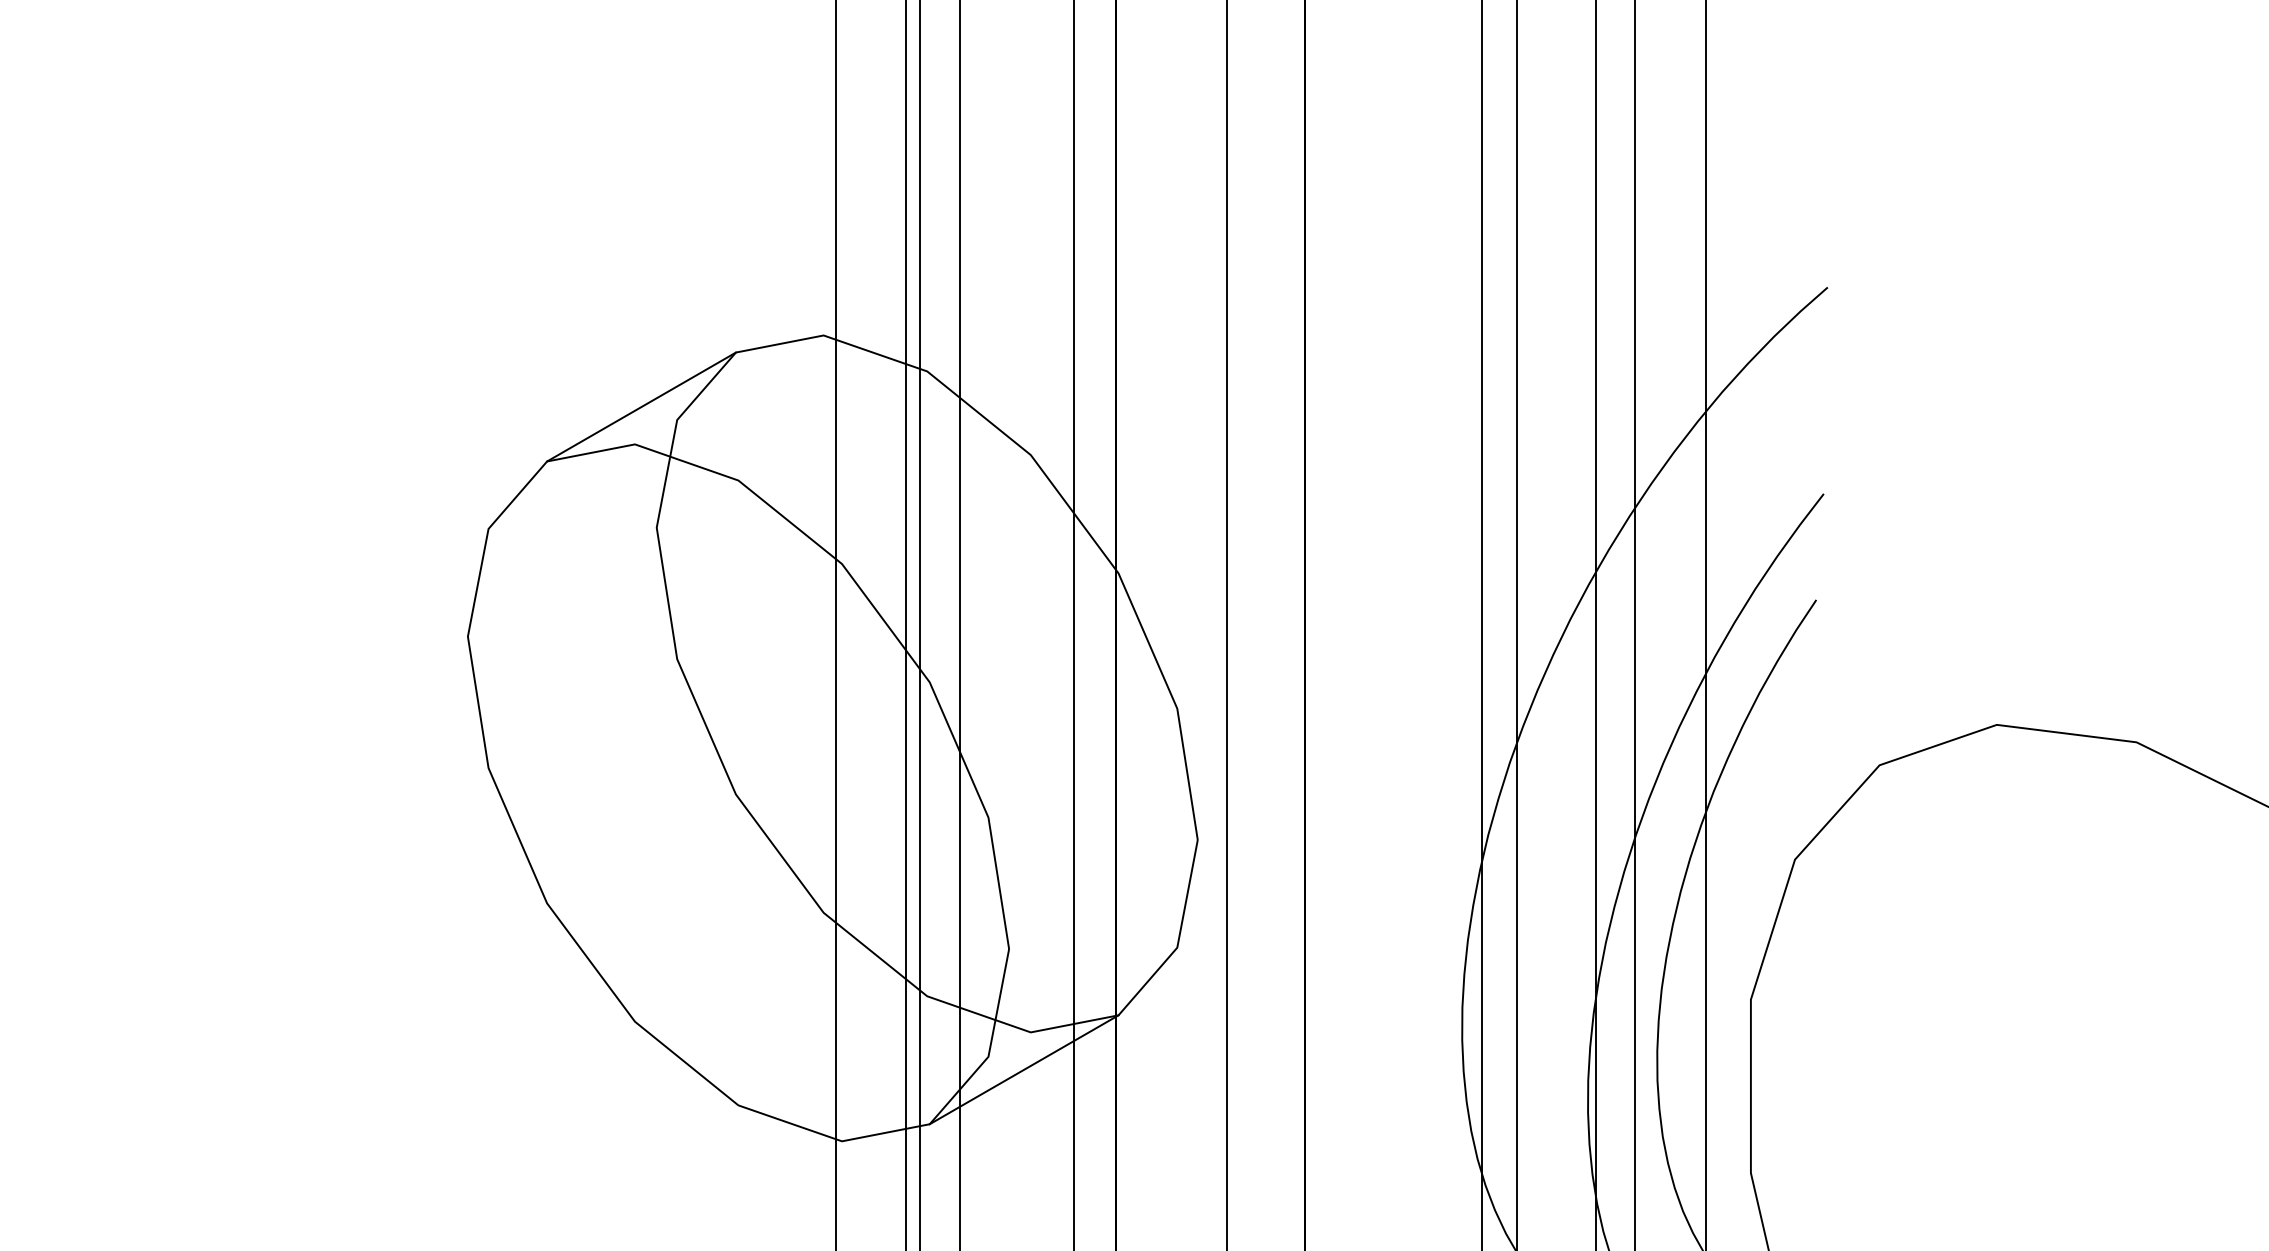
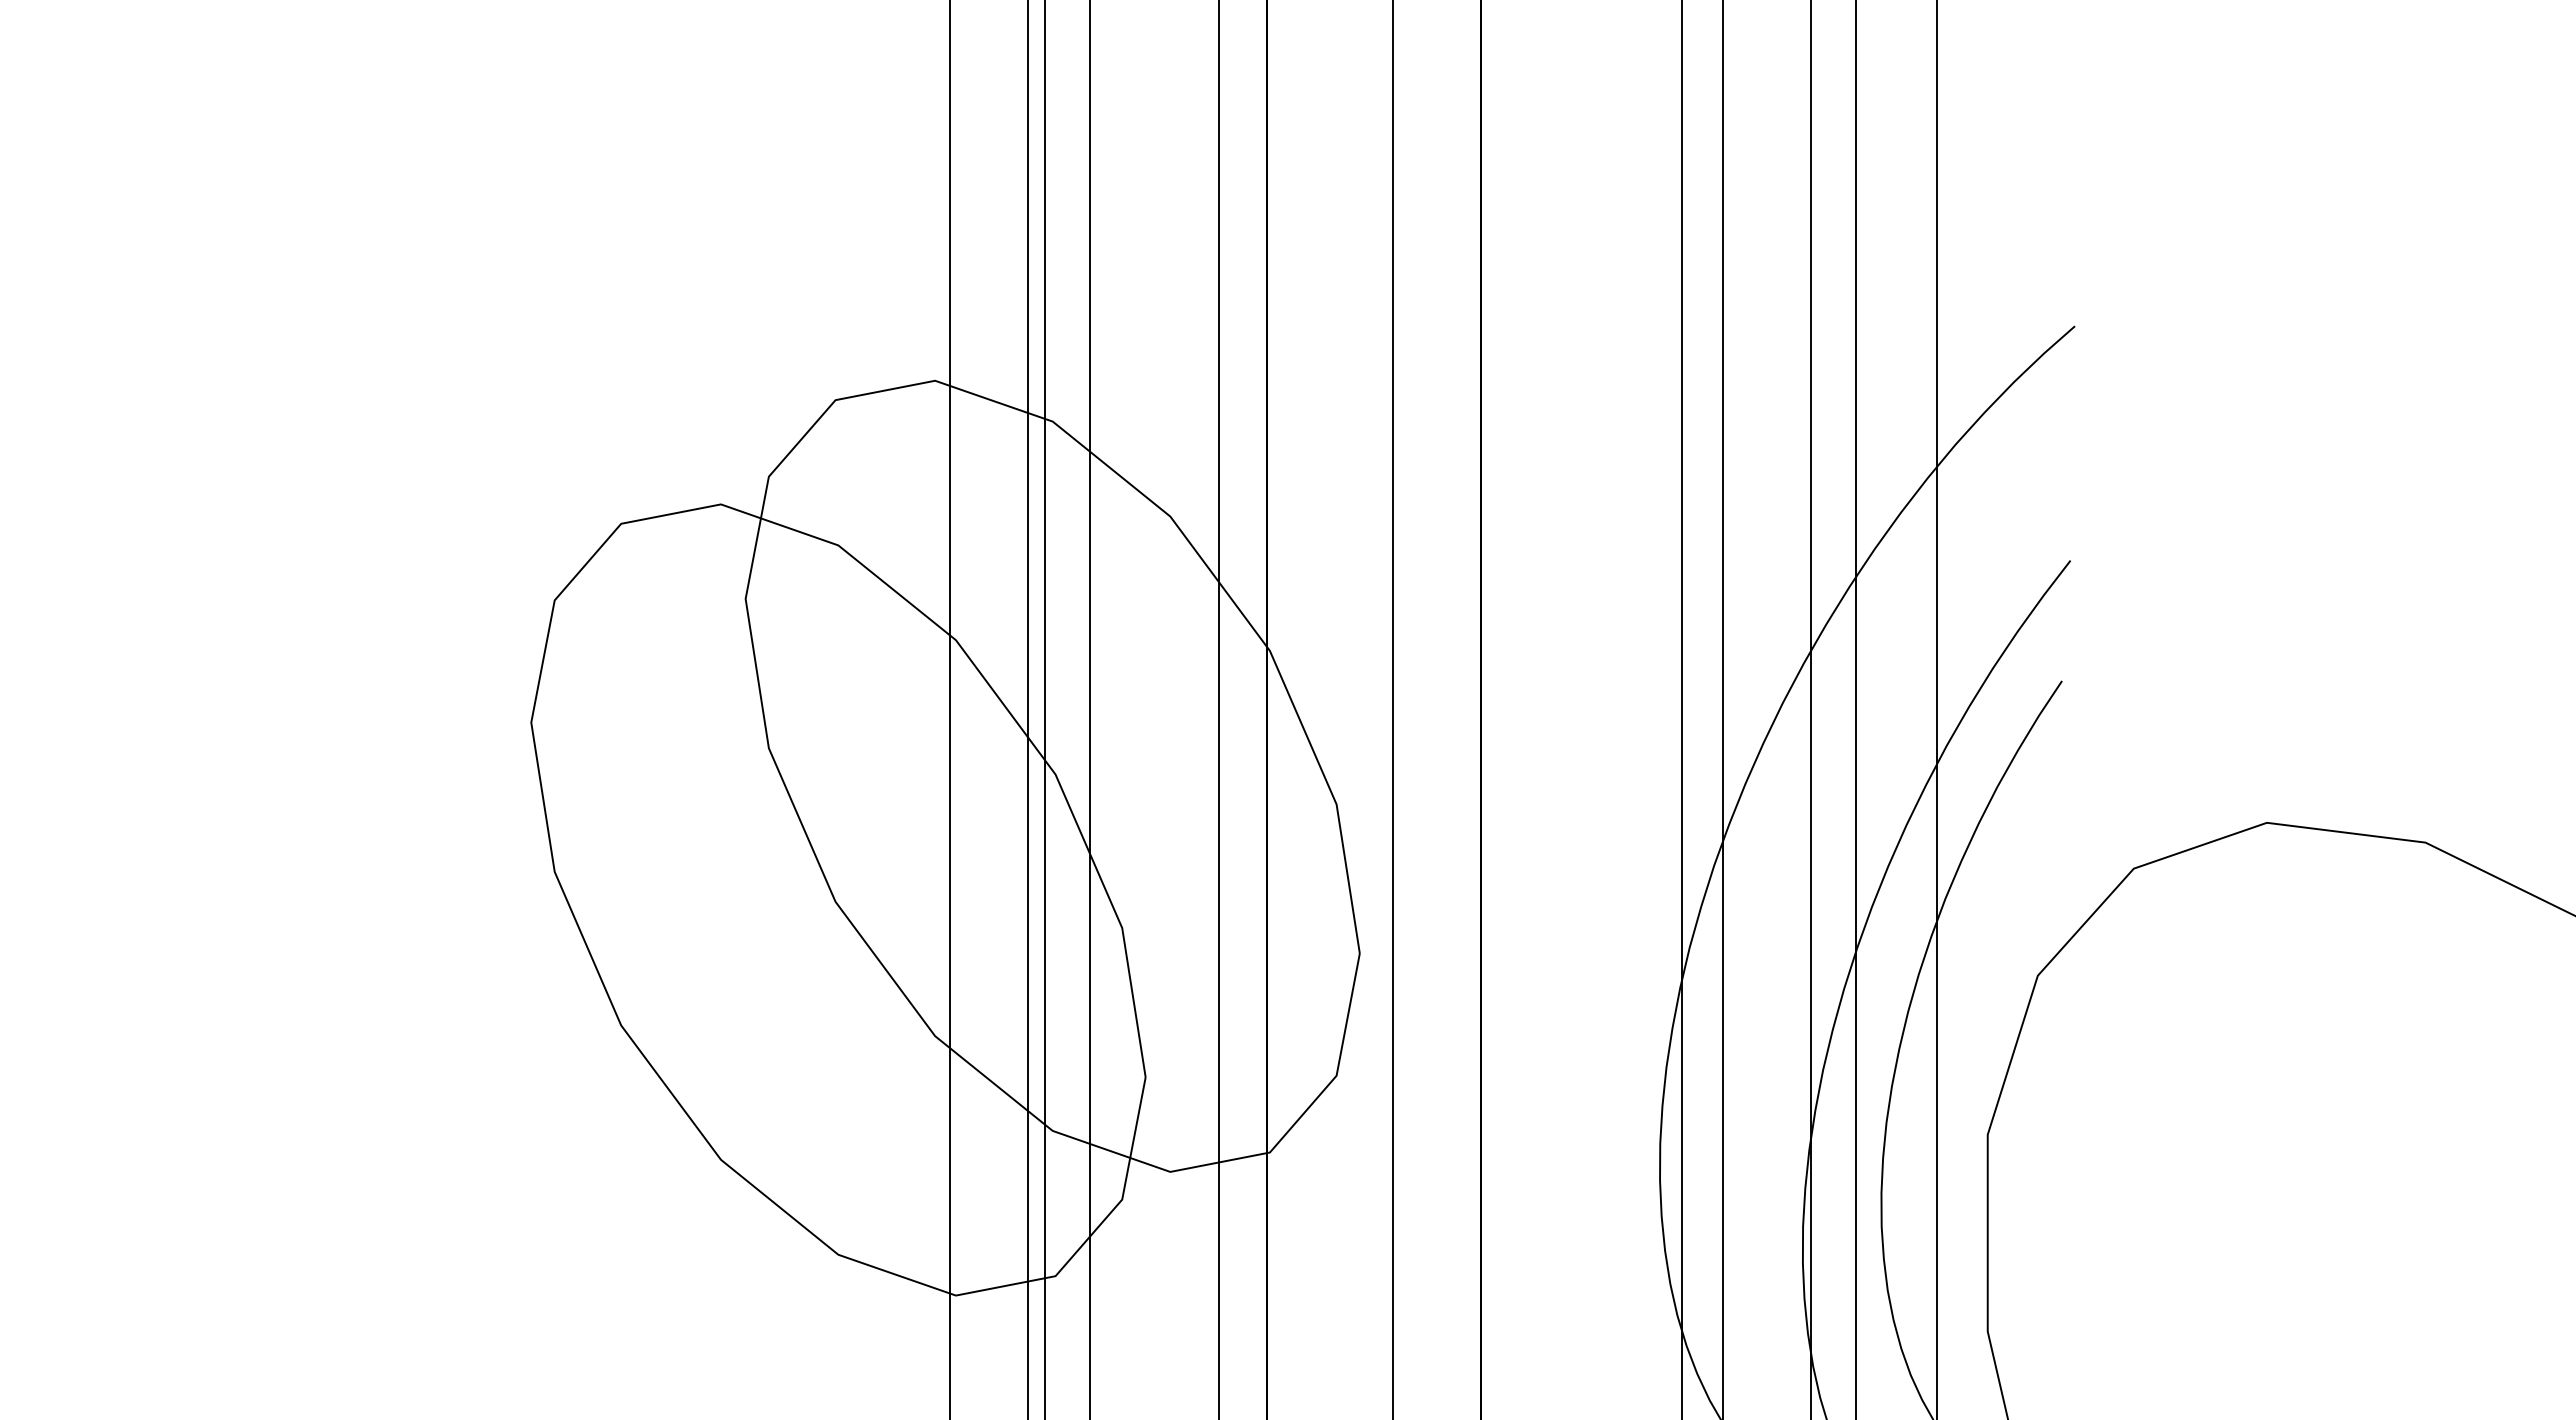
line: (641, 406) -> (728, 461), removed
line: (1023, 1069) -> (1162, 1214), removed

